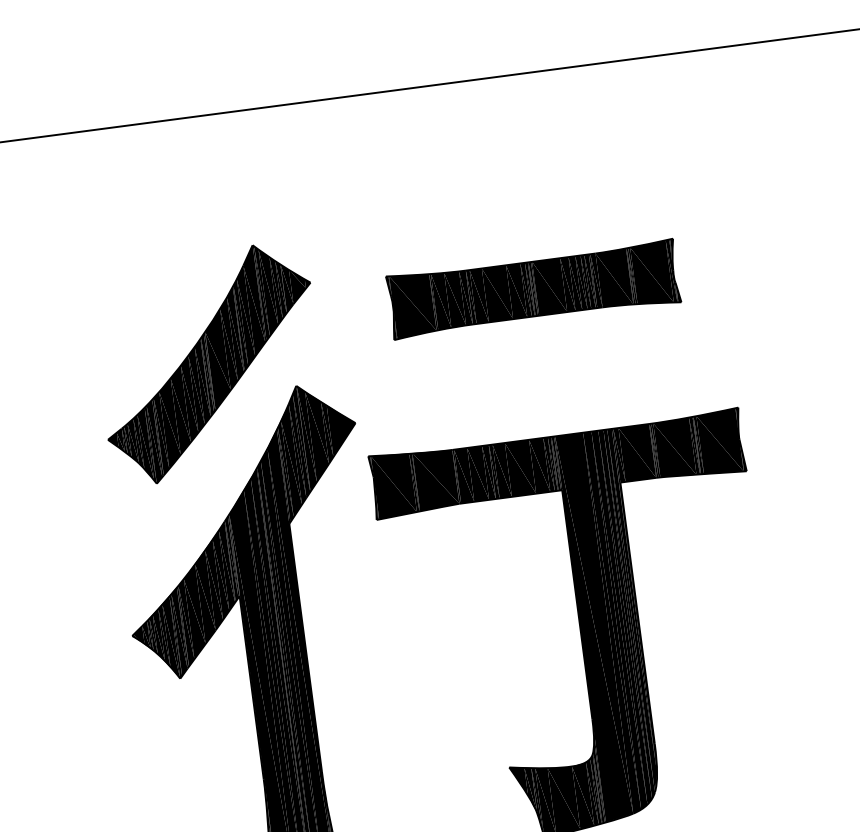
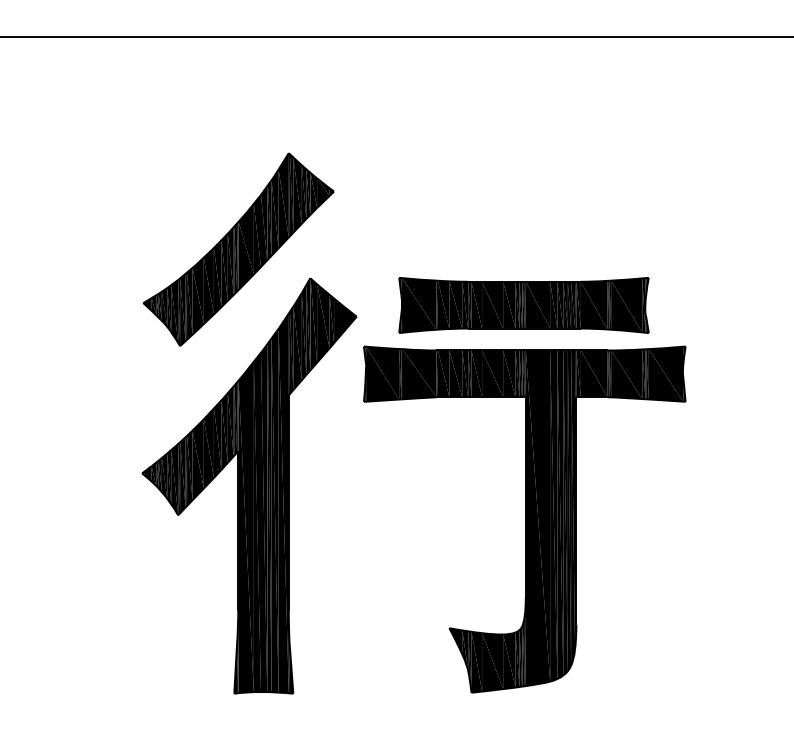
part: (533, 289) -> (523, 305), moved

